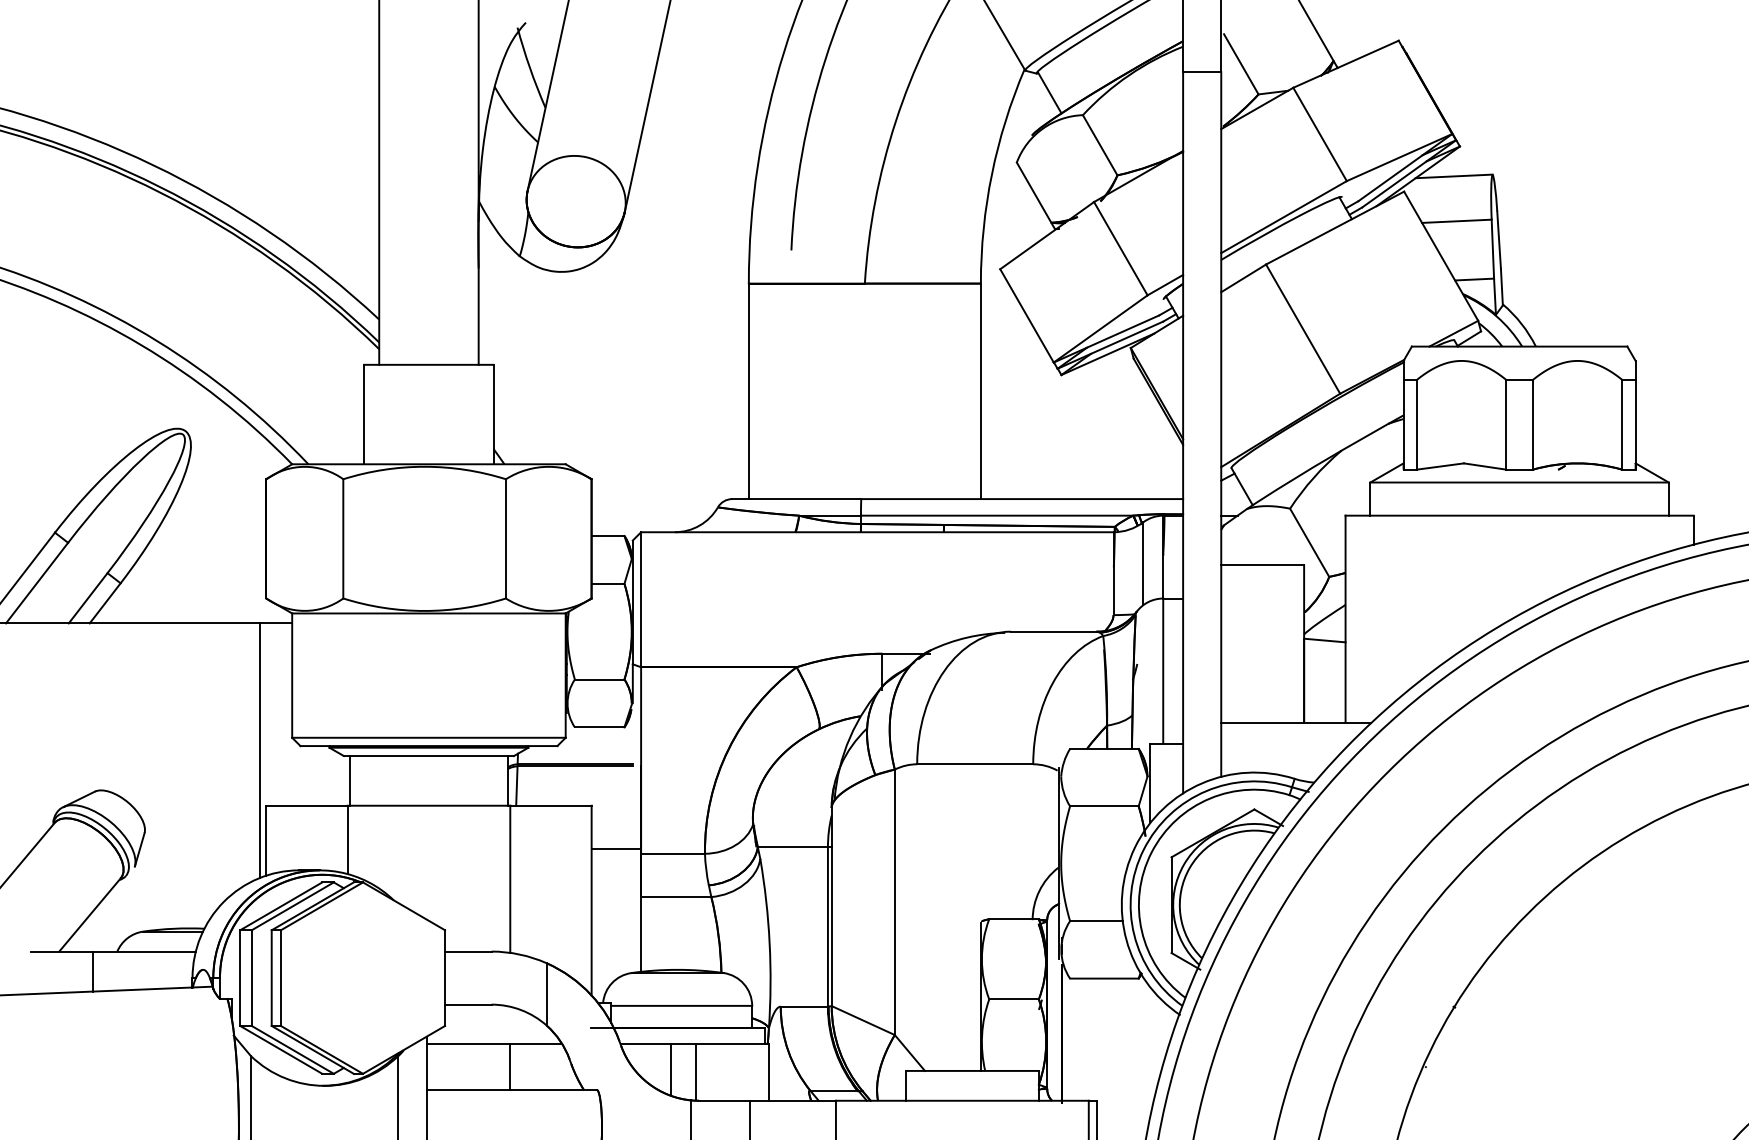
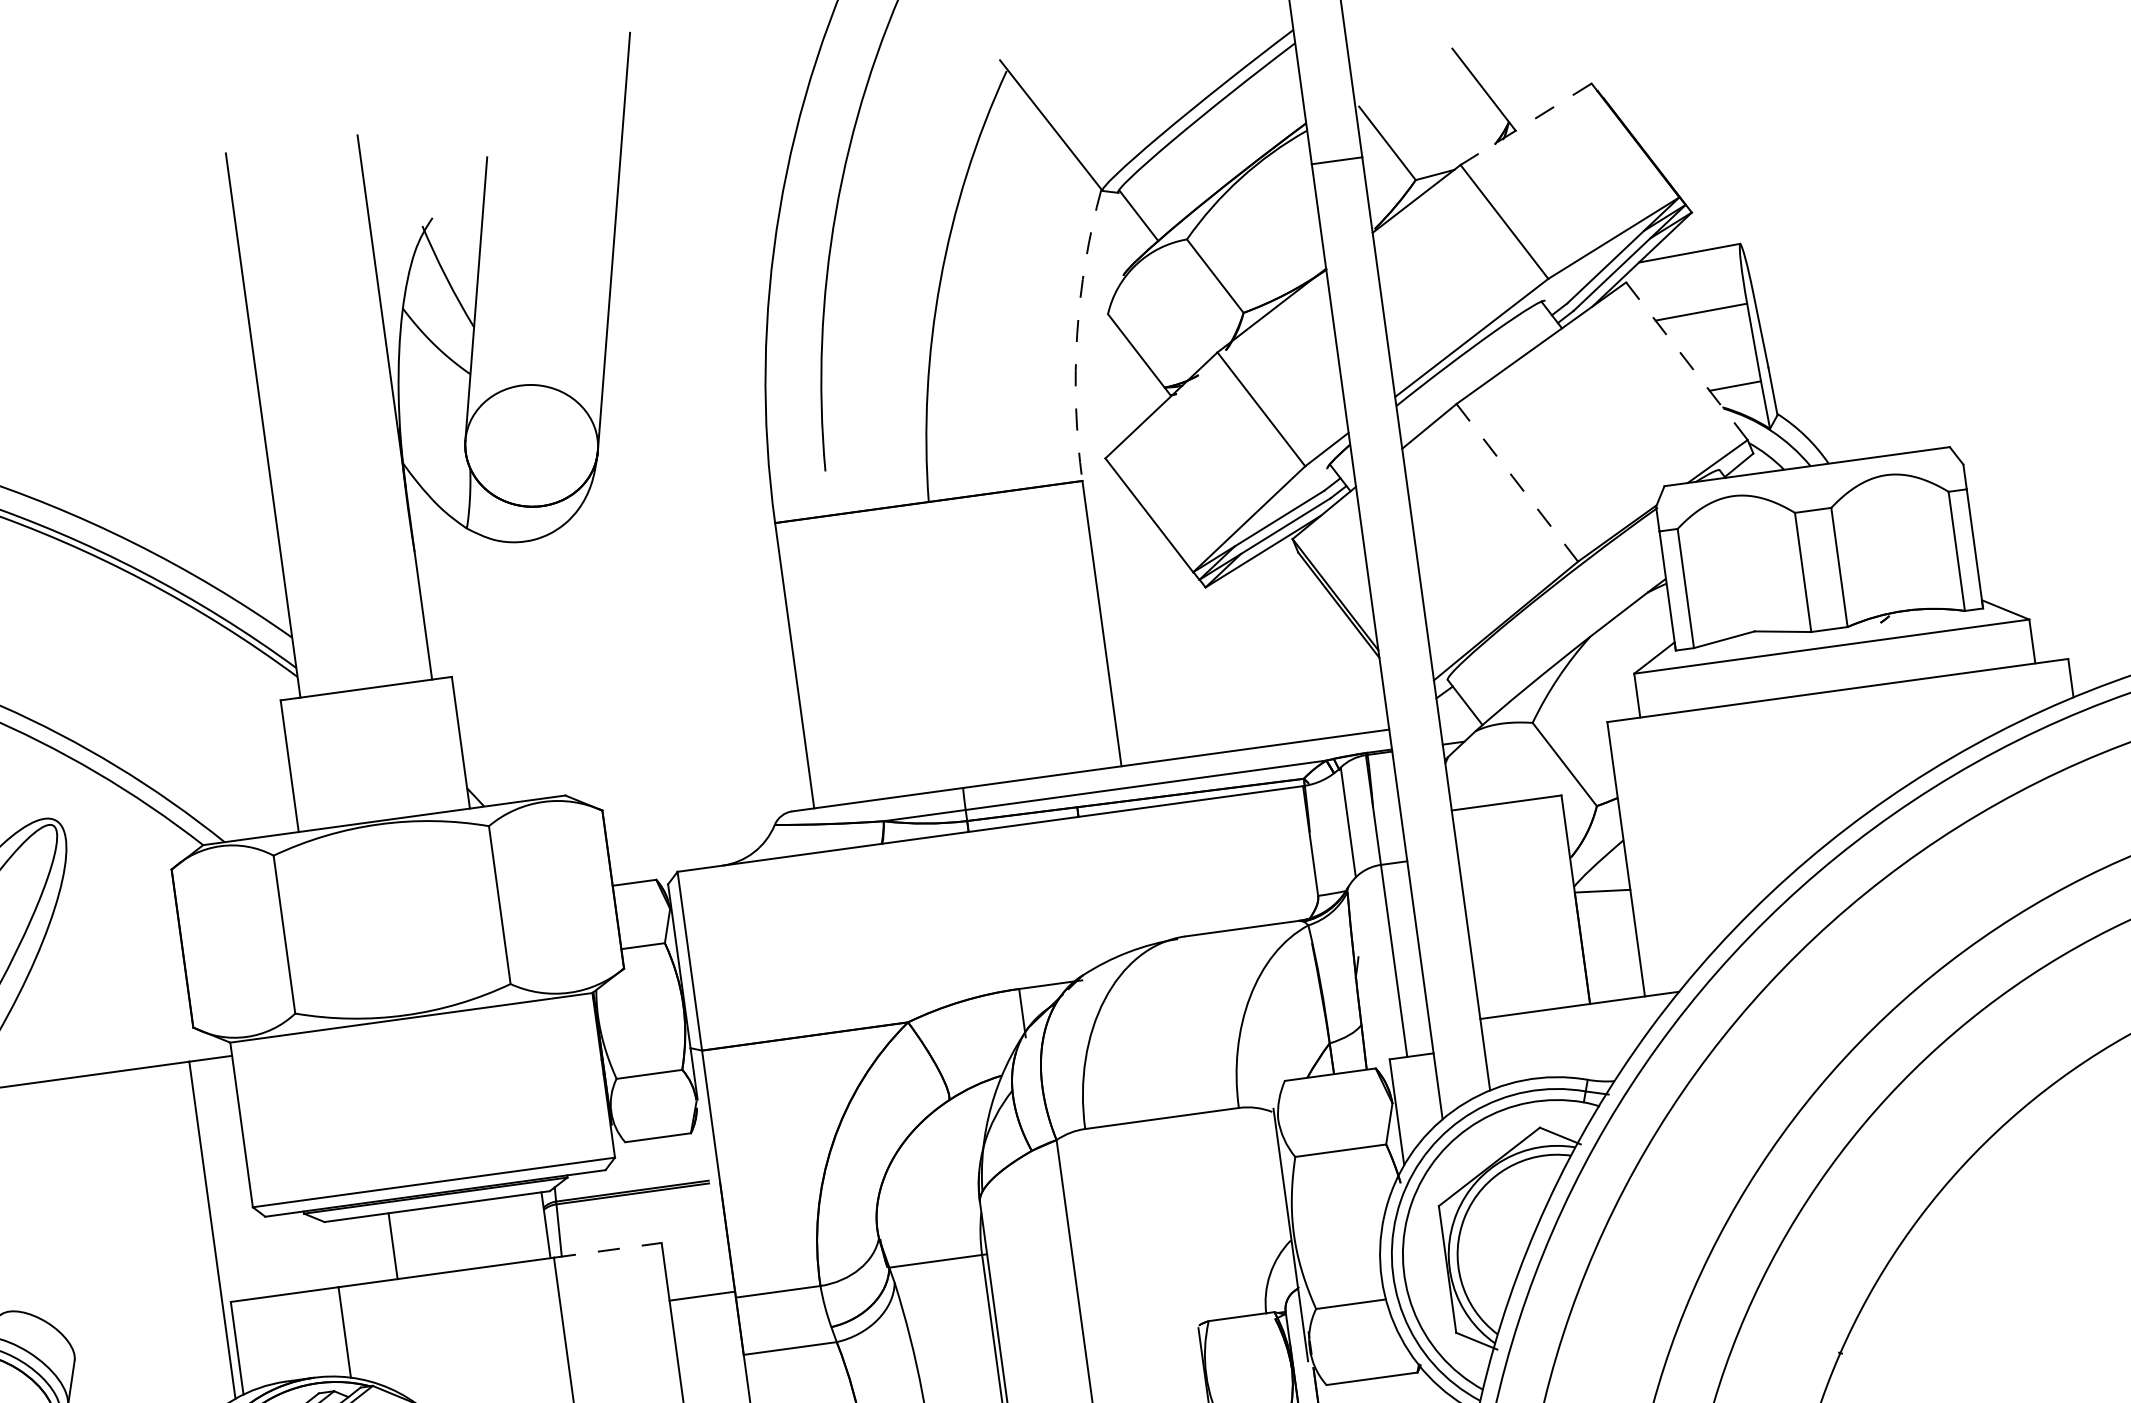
line: (1346, 64) -> (1526, 124), solid -> dashed
arc: (991, 174) -> (1076, 334), solid -> dashed
line: (1440, 255) -> (1685, 360), solid -> dashed
line: (1302, 328) -> (1516, 482), solid -> dashed
line: (350, 780) -> (393, 1245), moved
line: (550, 805) -> (607, 1250), solid -> dashed

